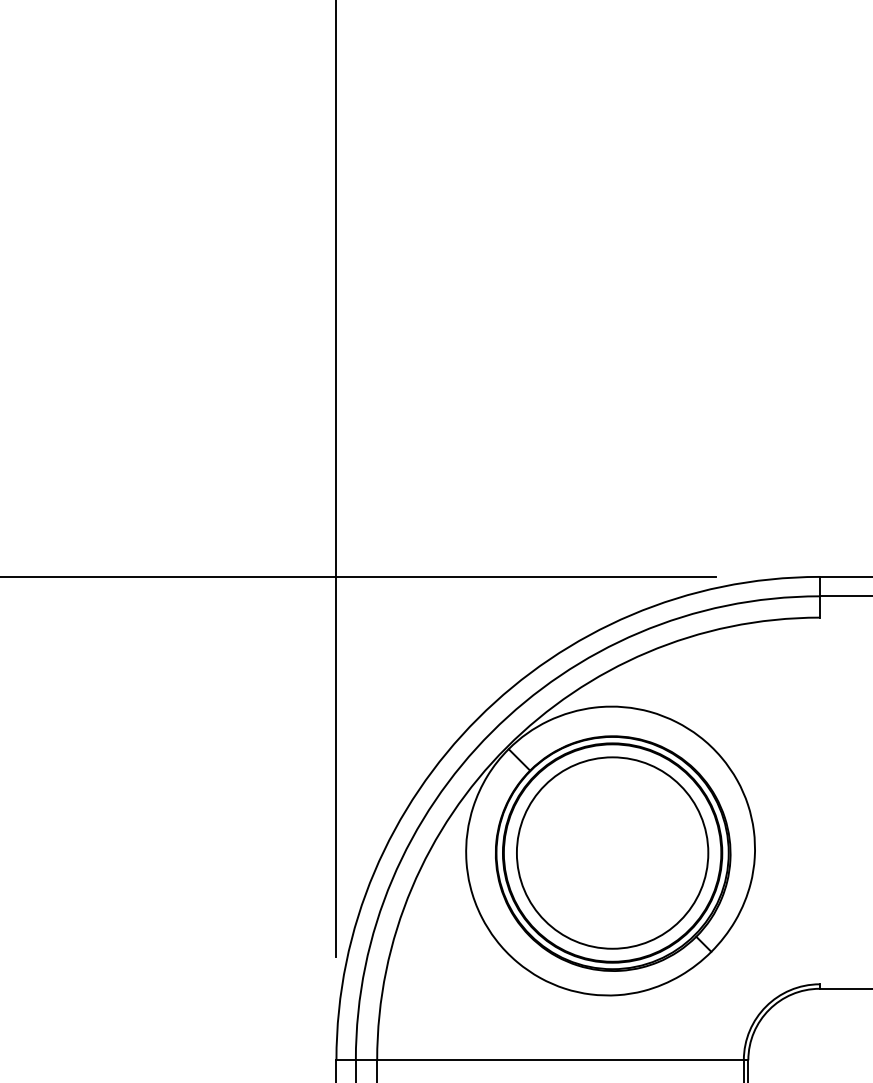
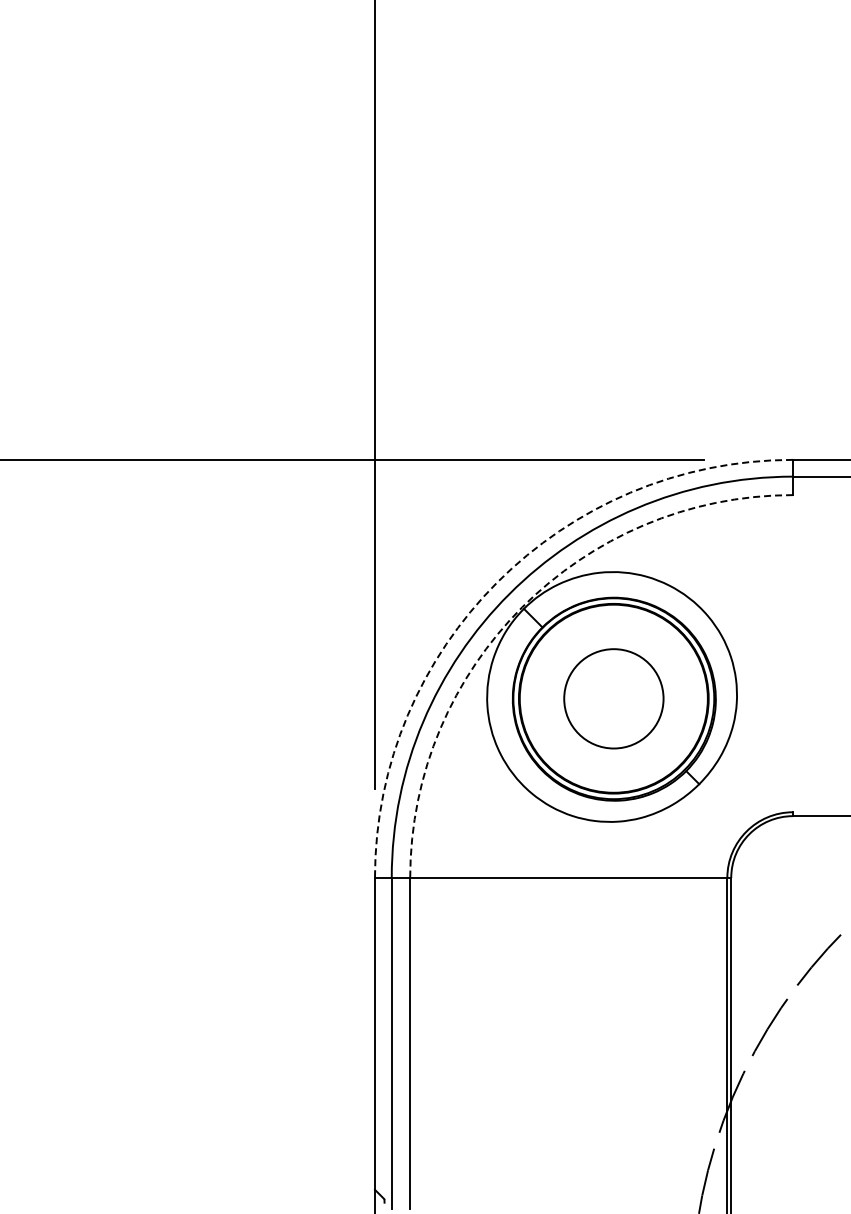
arc: (478, 718) -> (497, 582), solid -> dashed
arc: (507, 747) -> (522, 607), solid -> dashed
circle: (612, 852) -> (613, 698), size x0.6

